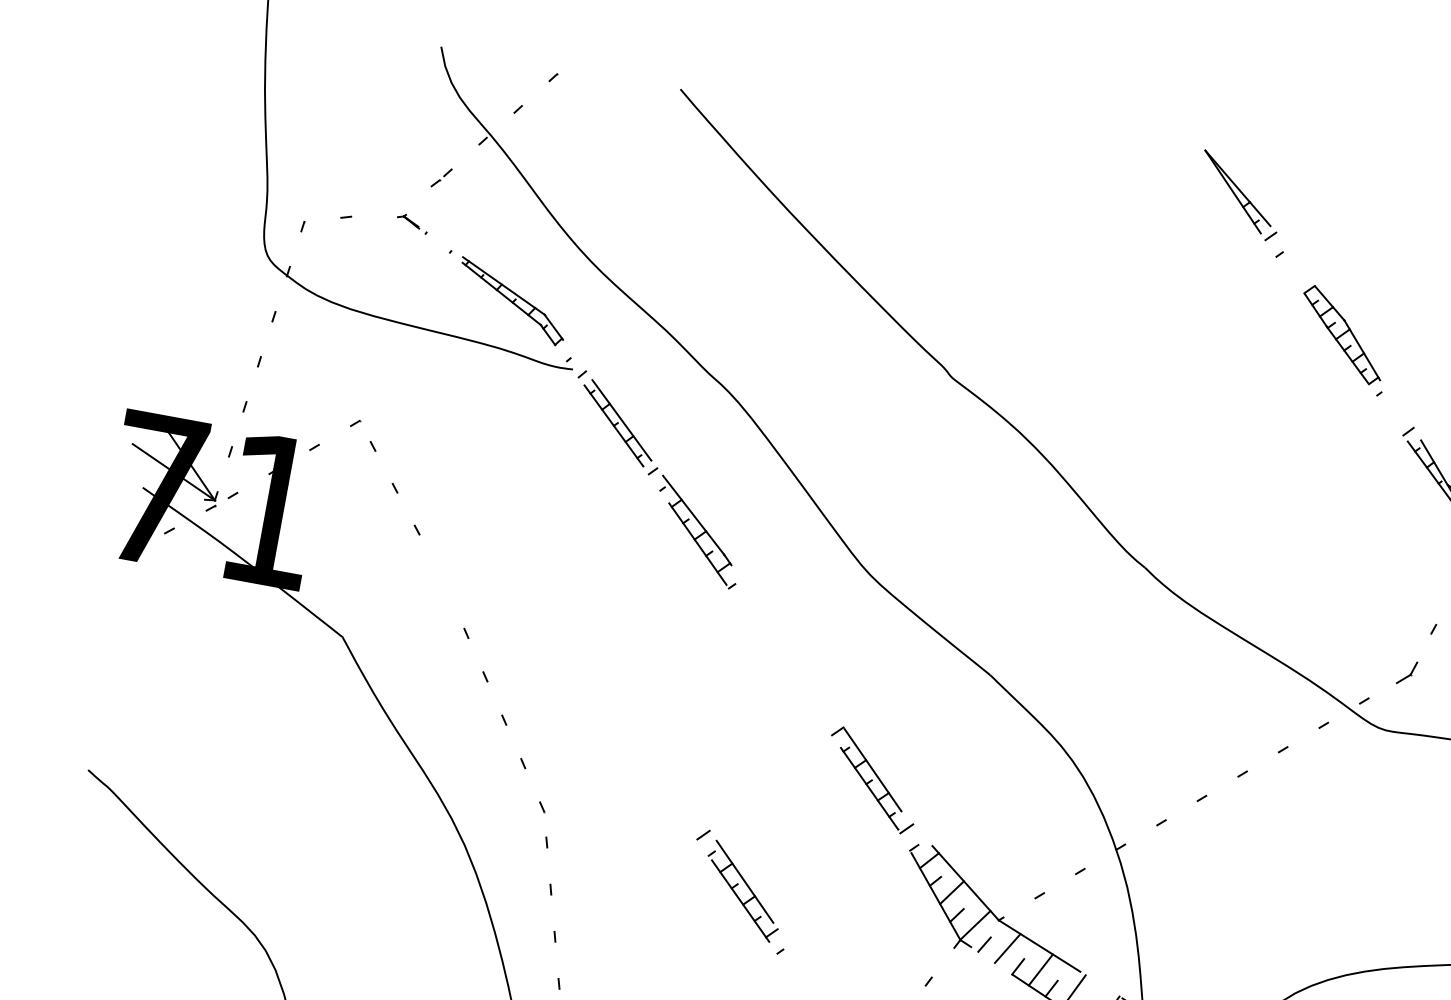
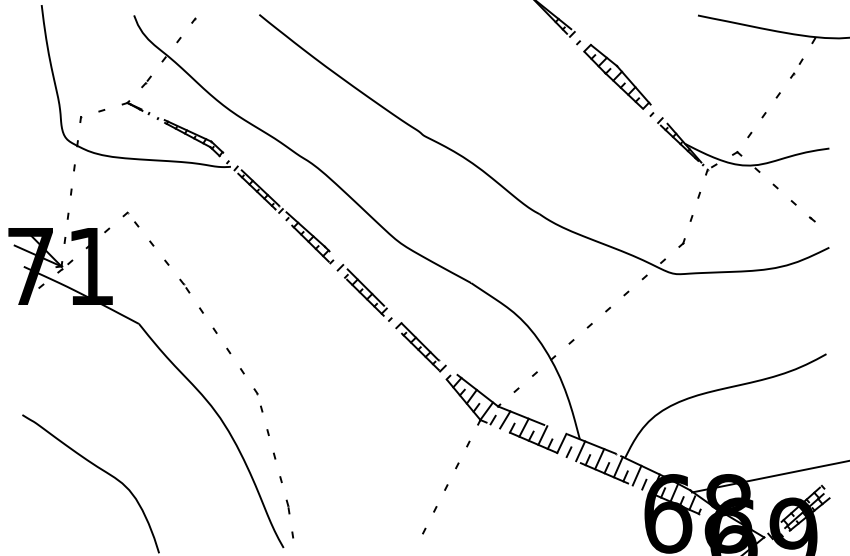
part: (411, 222) -> (135, 107), size x1.67
part: (1343, 338) -> (618, 79), size x1.43
line: (442, 579) -> (184, 285), added
part: (1406, 671) -> (681, 242), size x0.62
part: (740, 890) -> (364, 292), moved

